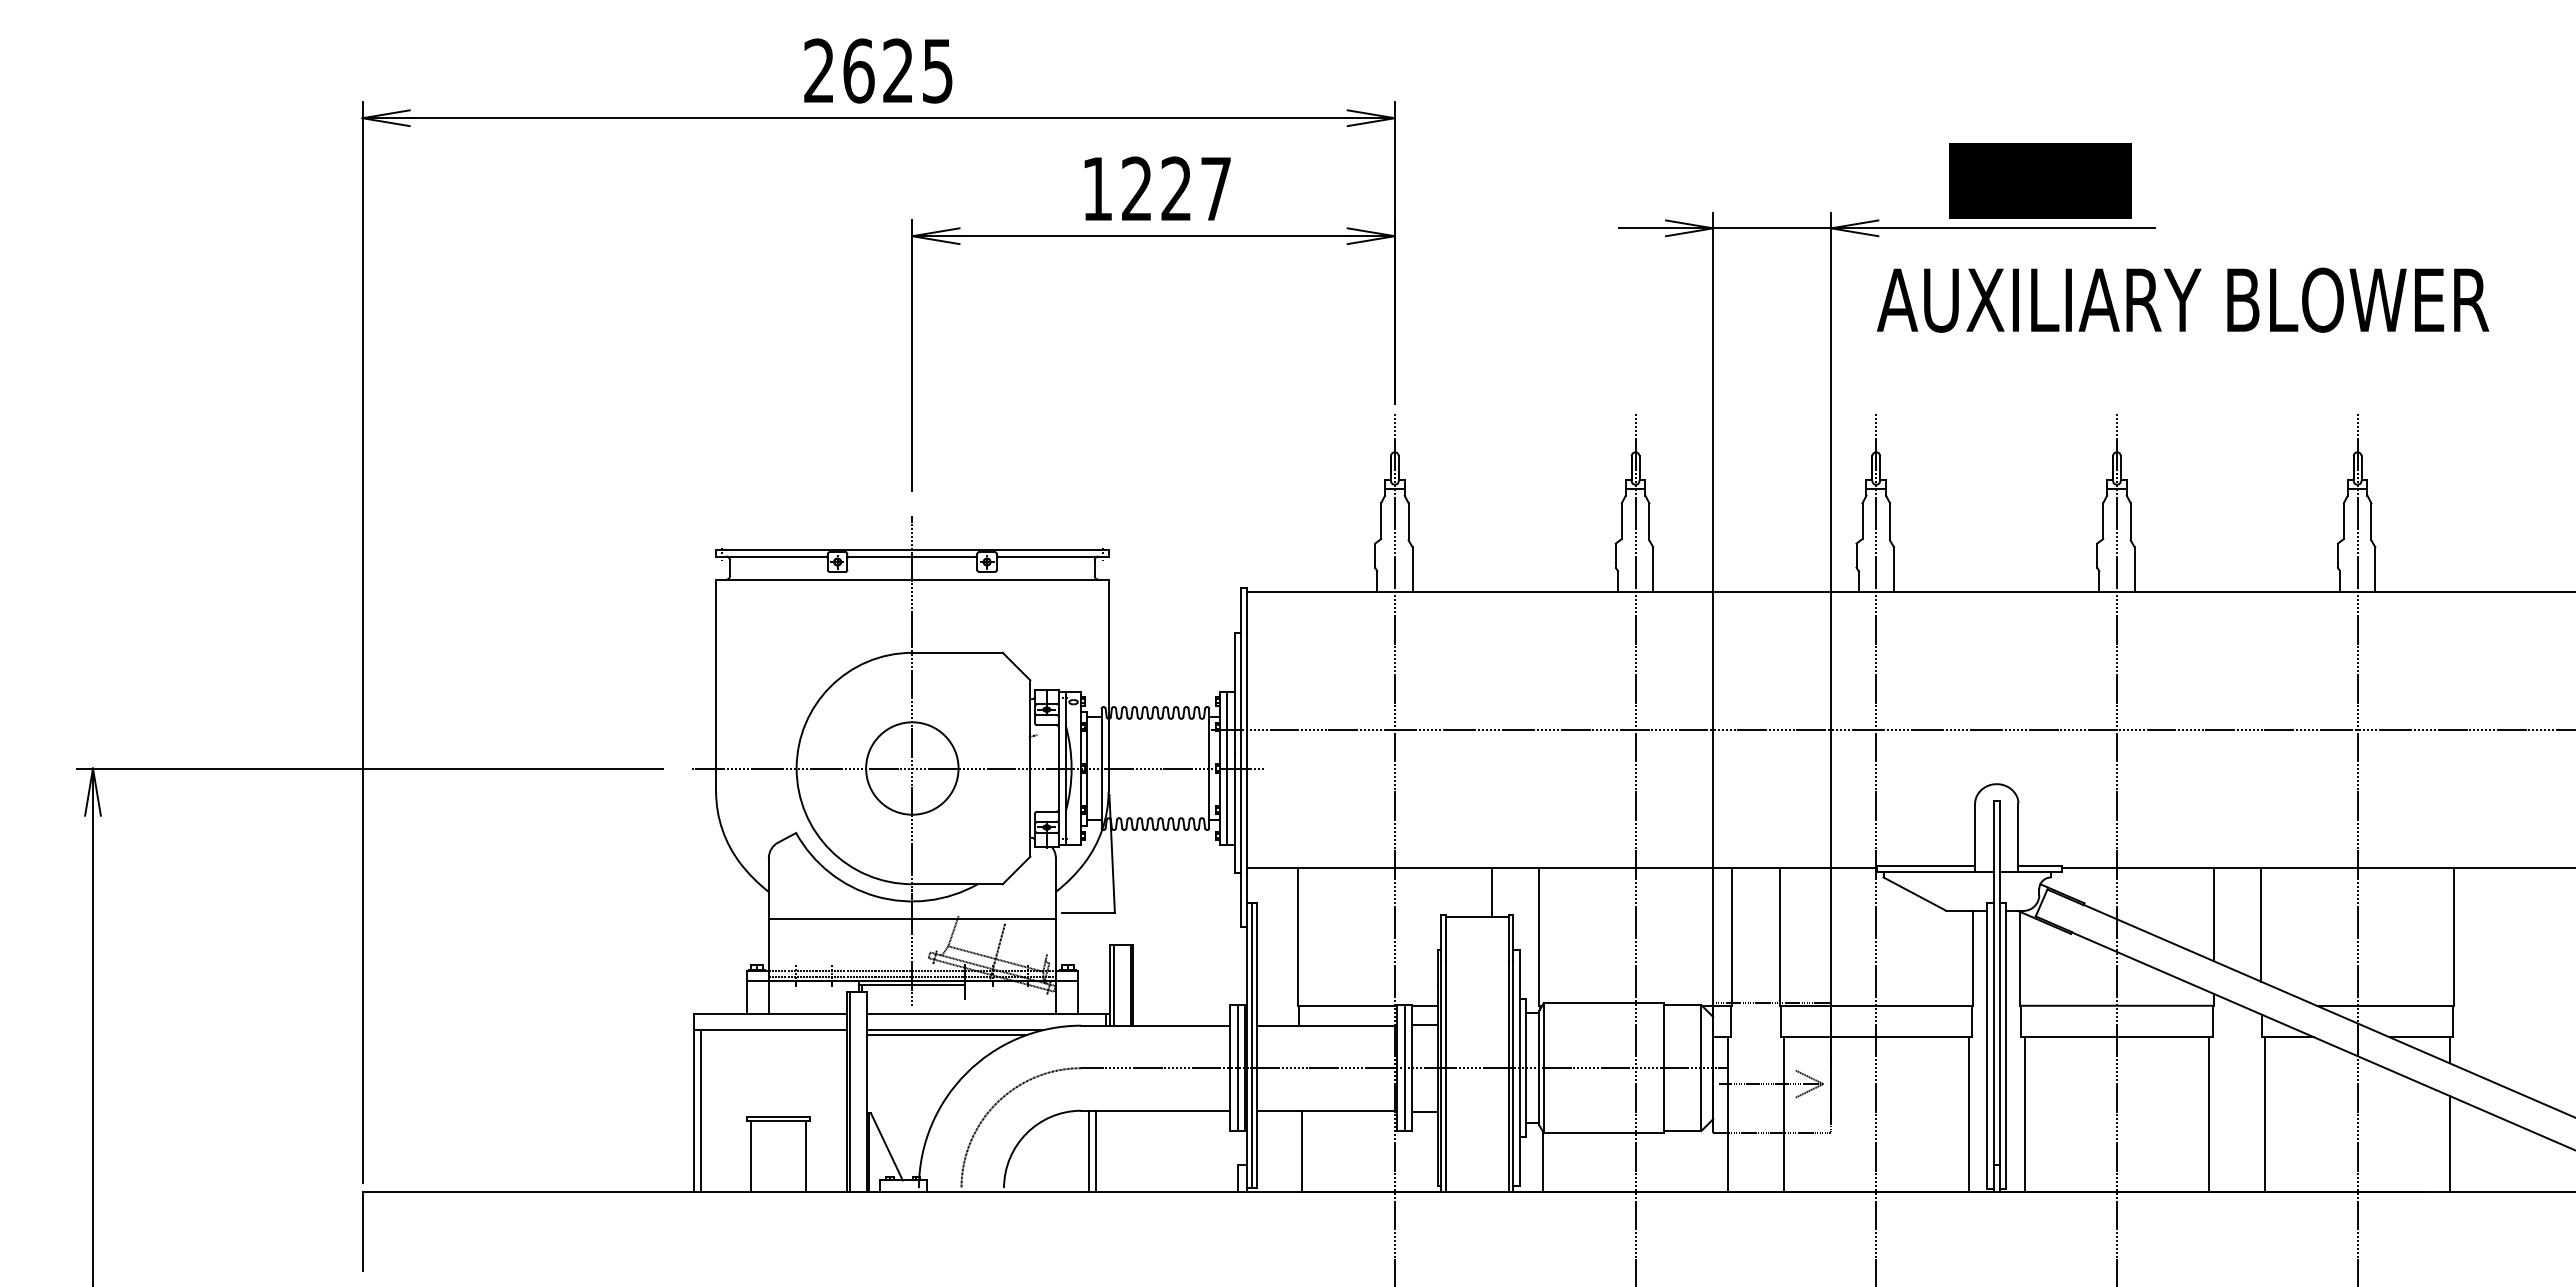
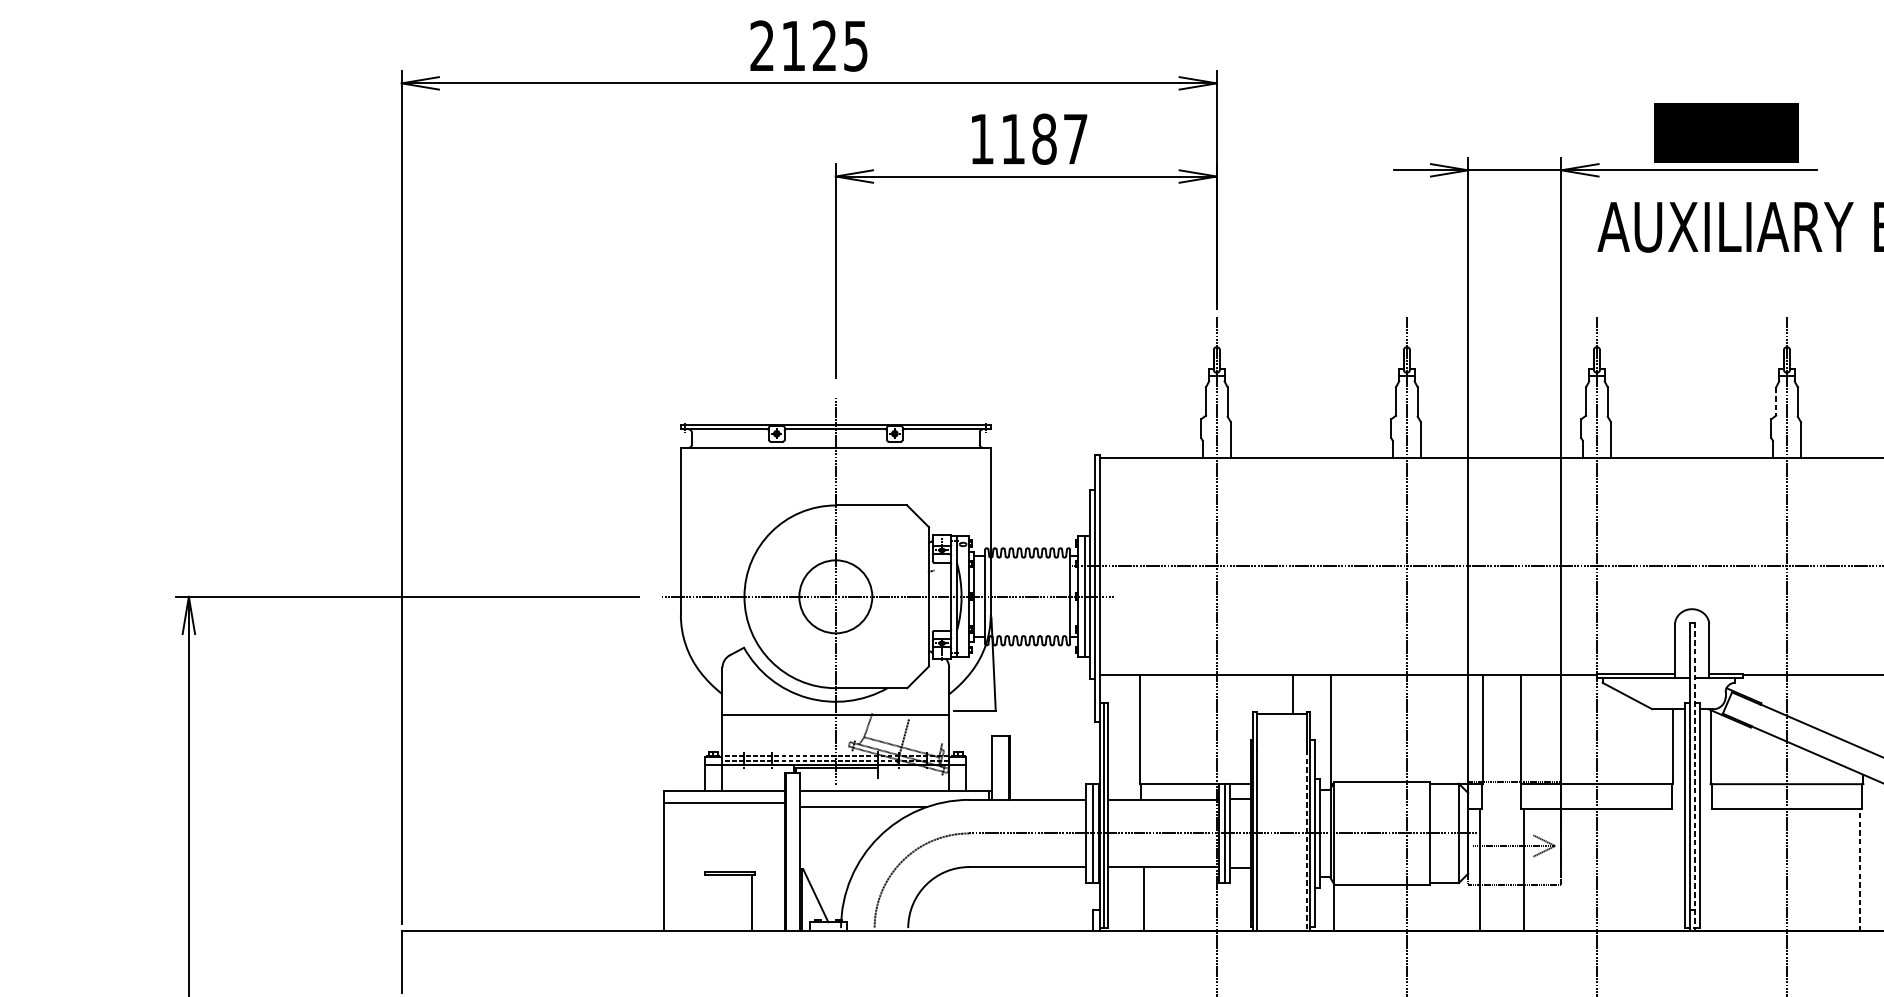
text: (858, 70) -> (793, 45), 2625 -> 2125
text: (1157, 188) -> (1029, 138), 1227 -> 1187
line: (2103, 521) -> (1776, 401), solid -> dashed
line: (2213, 914) -> (1863, 712), removed
line: (1113, 984) -> (994, 767), removed
line: (1999, 997) -> (1694, 777), solid -> dashed
line: (955, 1030) -> (869, 803), removed
line: (1508, 1077) -> (1306, 840), solid -> dashed
line: (700, 1111) -> (668, 867), removed
line: (1968, 1114) -> (1669, 870), removed
line: (2024, 1114) -> (1713, 870), removed
line: (2209, 1114) -> (1860, 870), solid -> dashed
line: (1089, 1151) -> (975, 899), removed
line: (1095, 1151) -> (980, 899), removed
line: (750, 1156) -> (708, 903), removed

